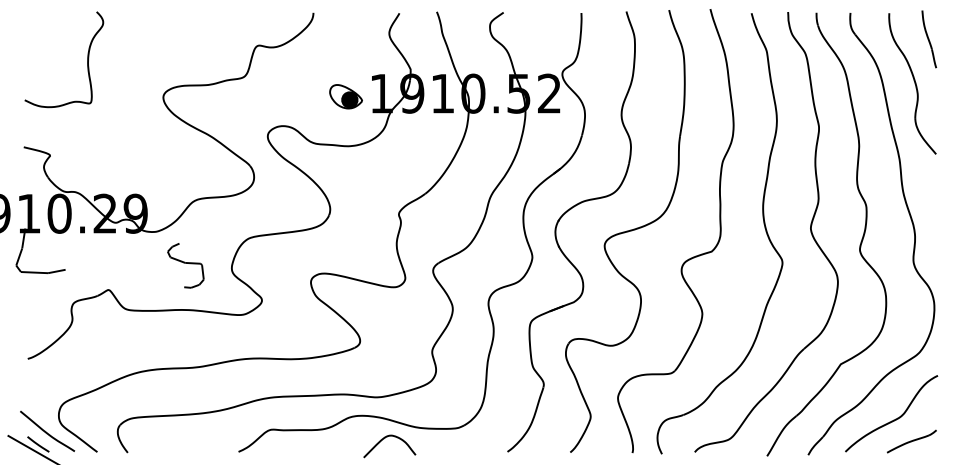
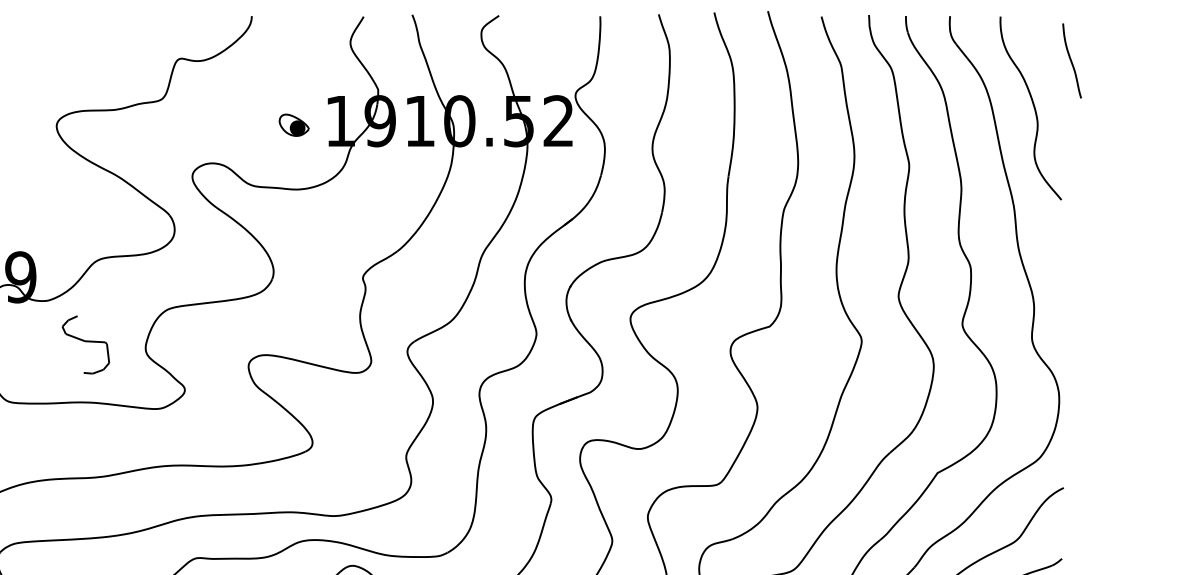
part: (929, 39) -> (1072, 61), moved
part: (345, 96) -> (293, 124), size x0.7

